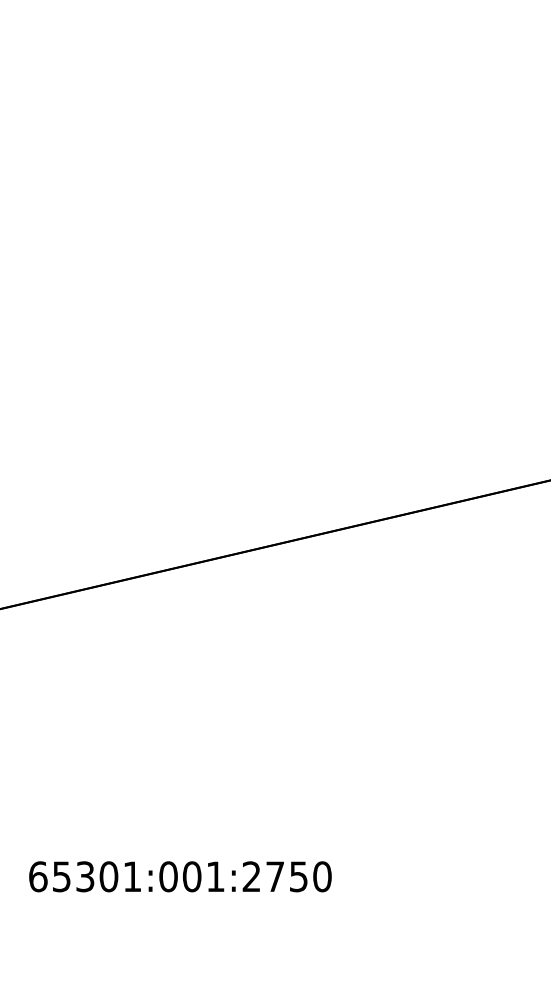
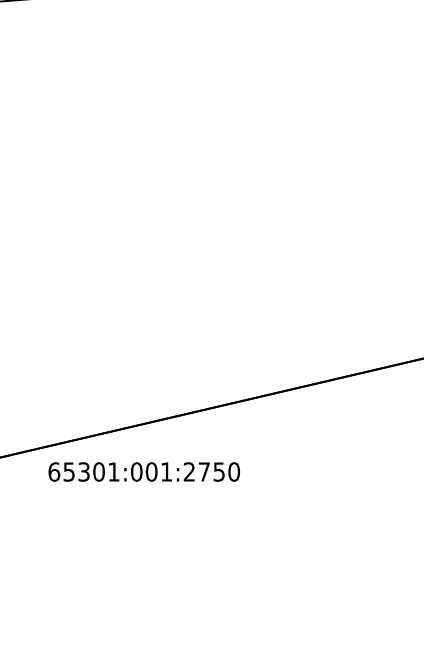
text: (179, 875) -> (143, 471), moved

